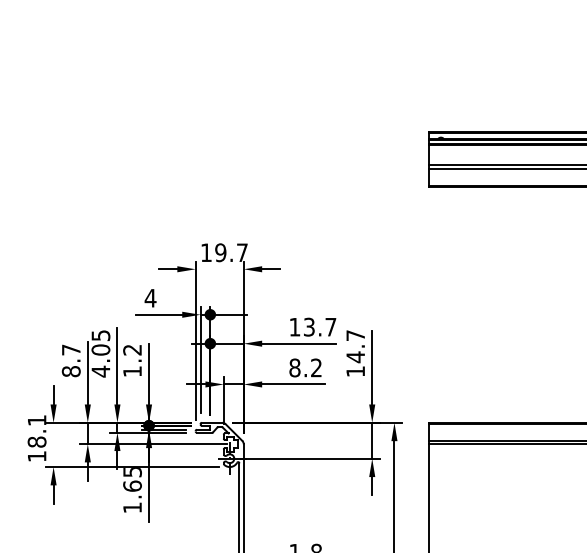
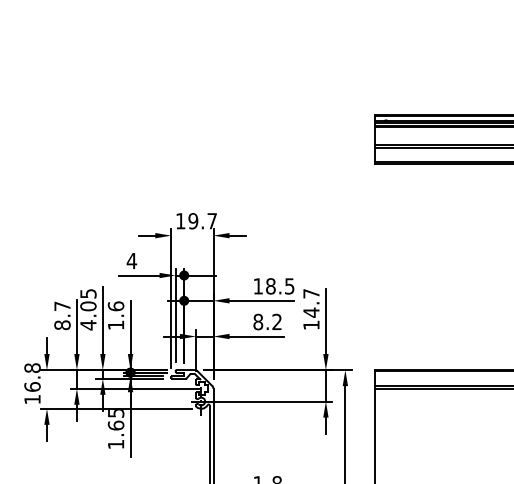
text: (320, 327) -> (280, 286), 13.7 -> 18.5
text: (131, 350) -> (115, 306), 1.2 -> 1.6
text: (37, 431) -> (32, 377), 18.1 -> 16.8

